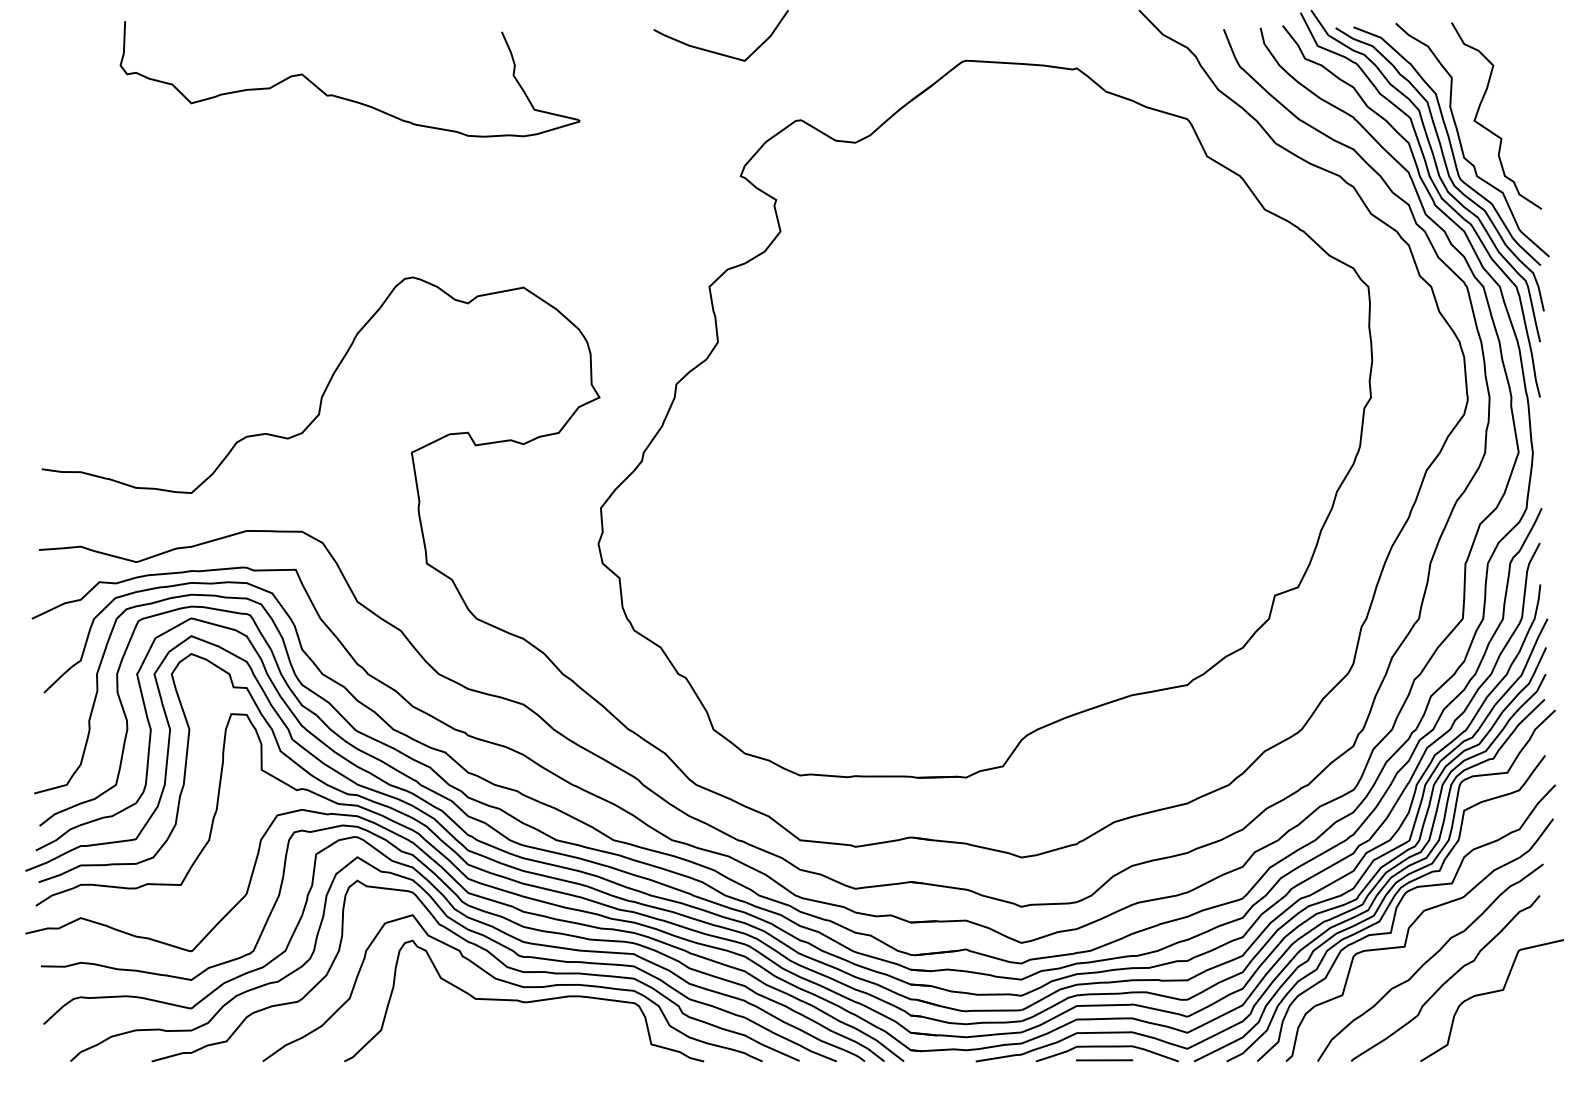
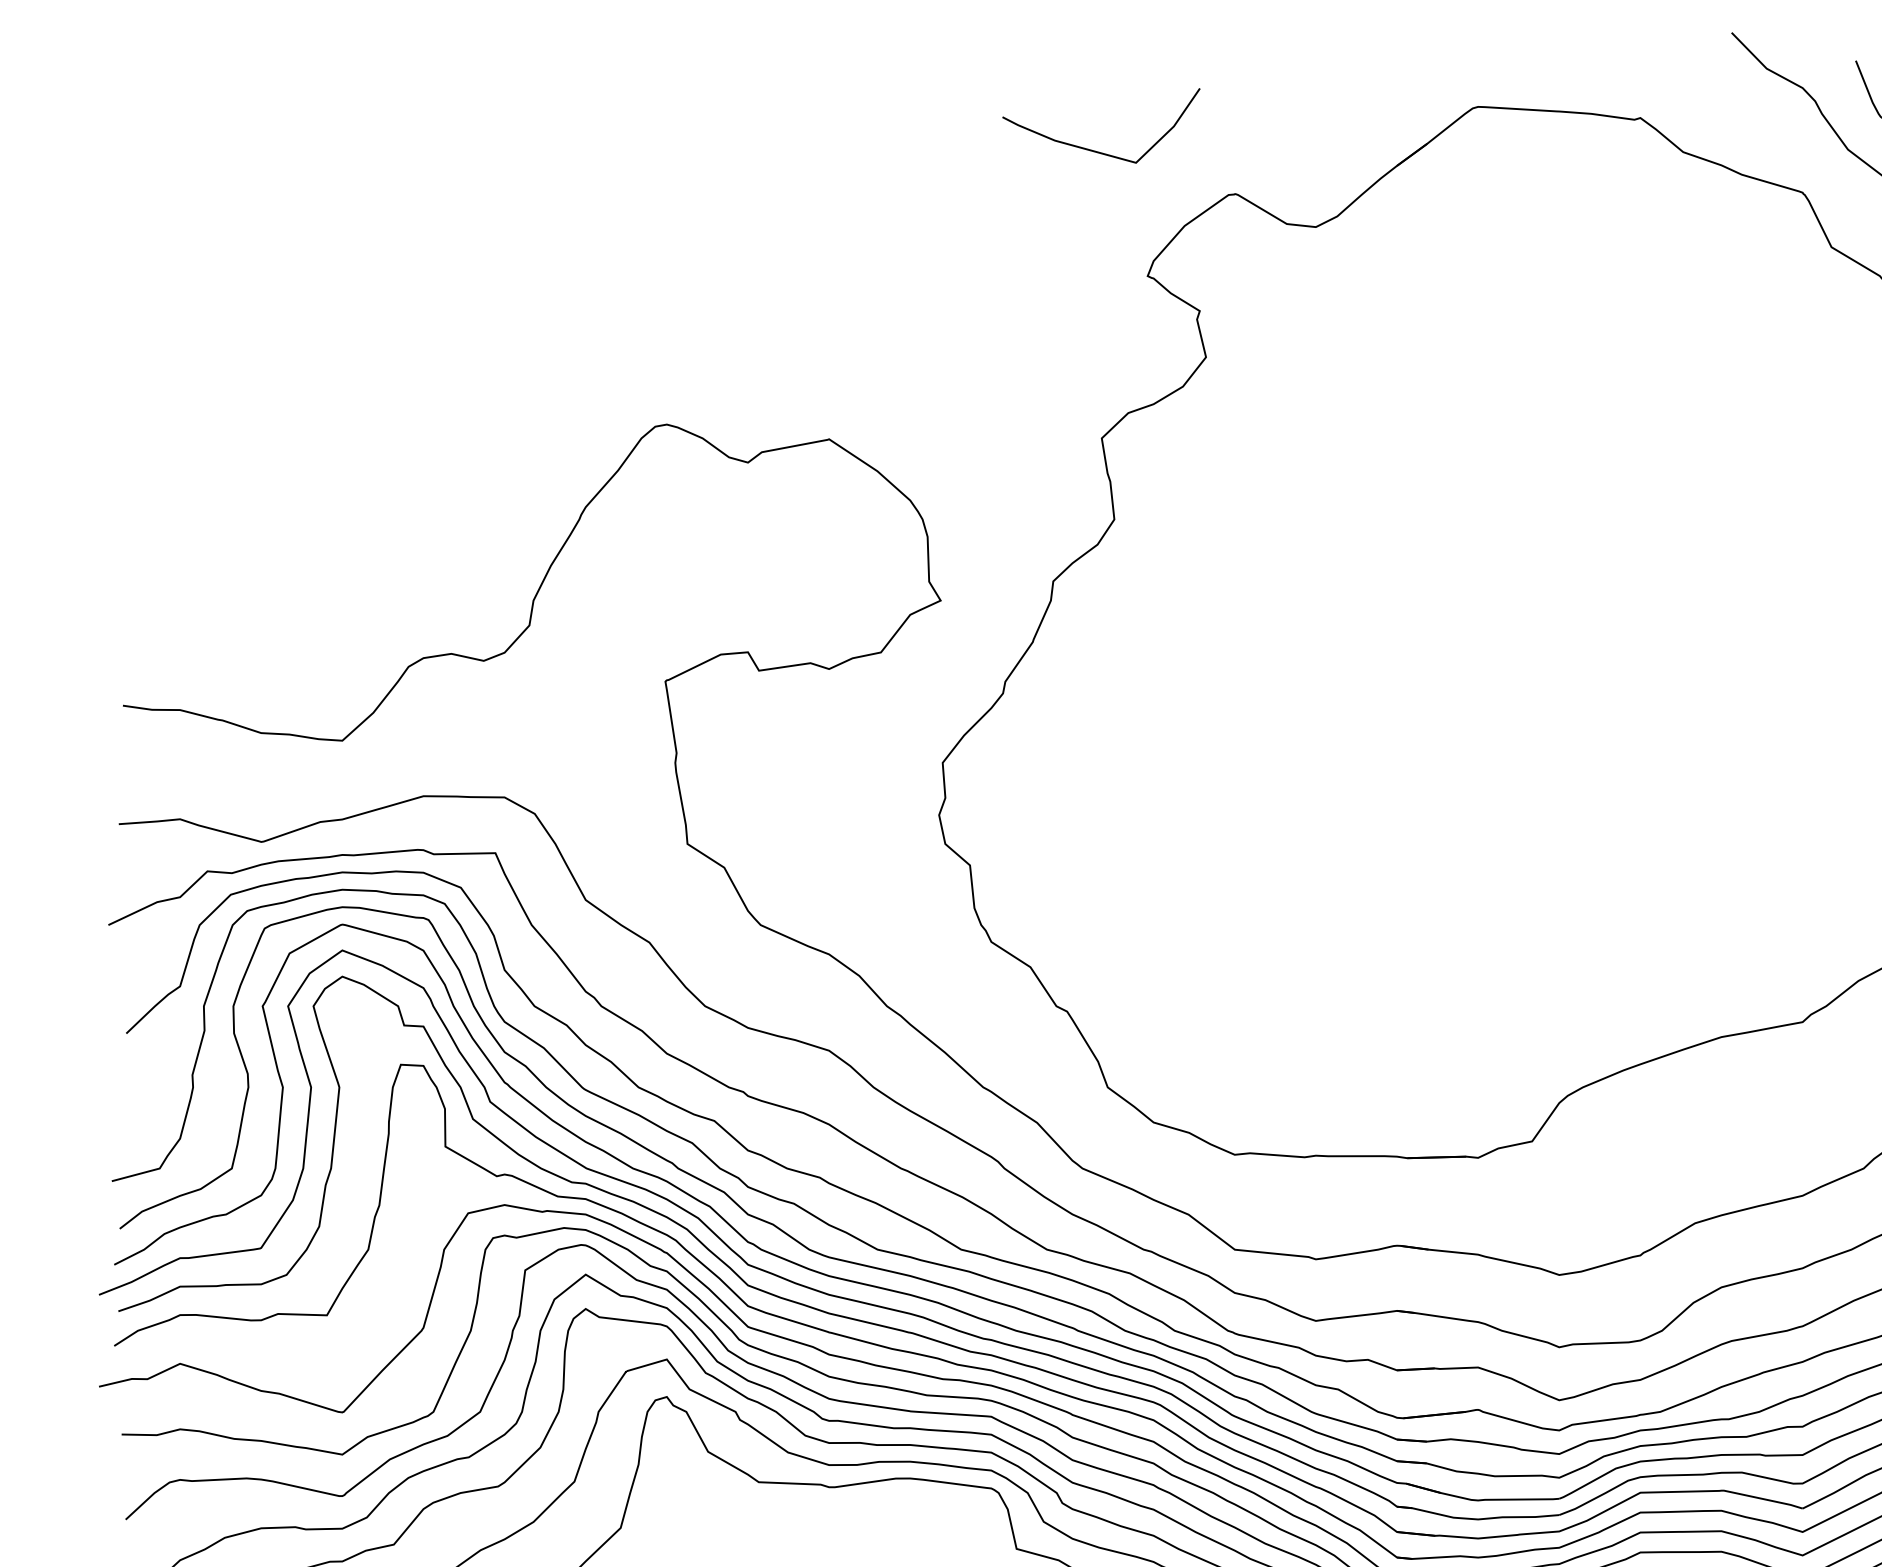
curve: (714, 51) -> (1091, 149), moved
curve: (344, 97) -> (566, 160), removed

